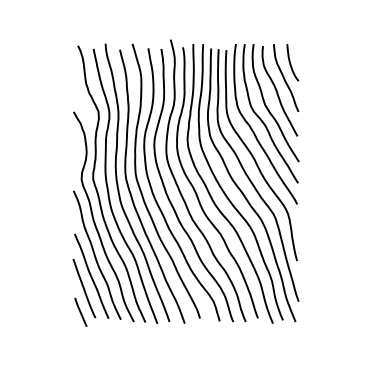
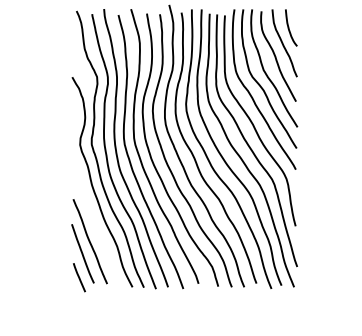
curve: (95, 254) -> (94, 219), removed

